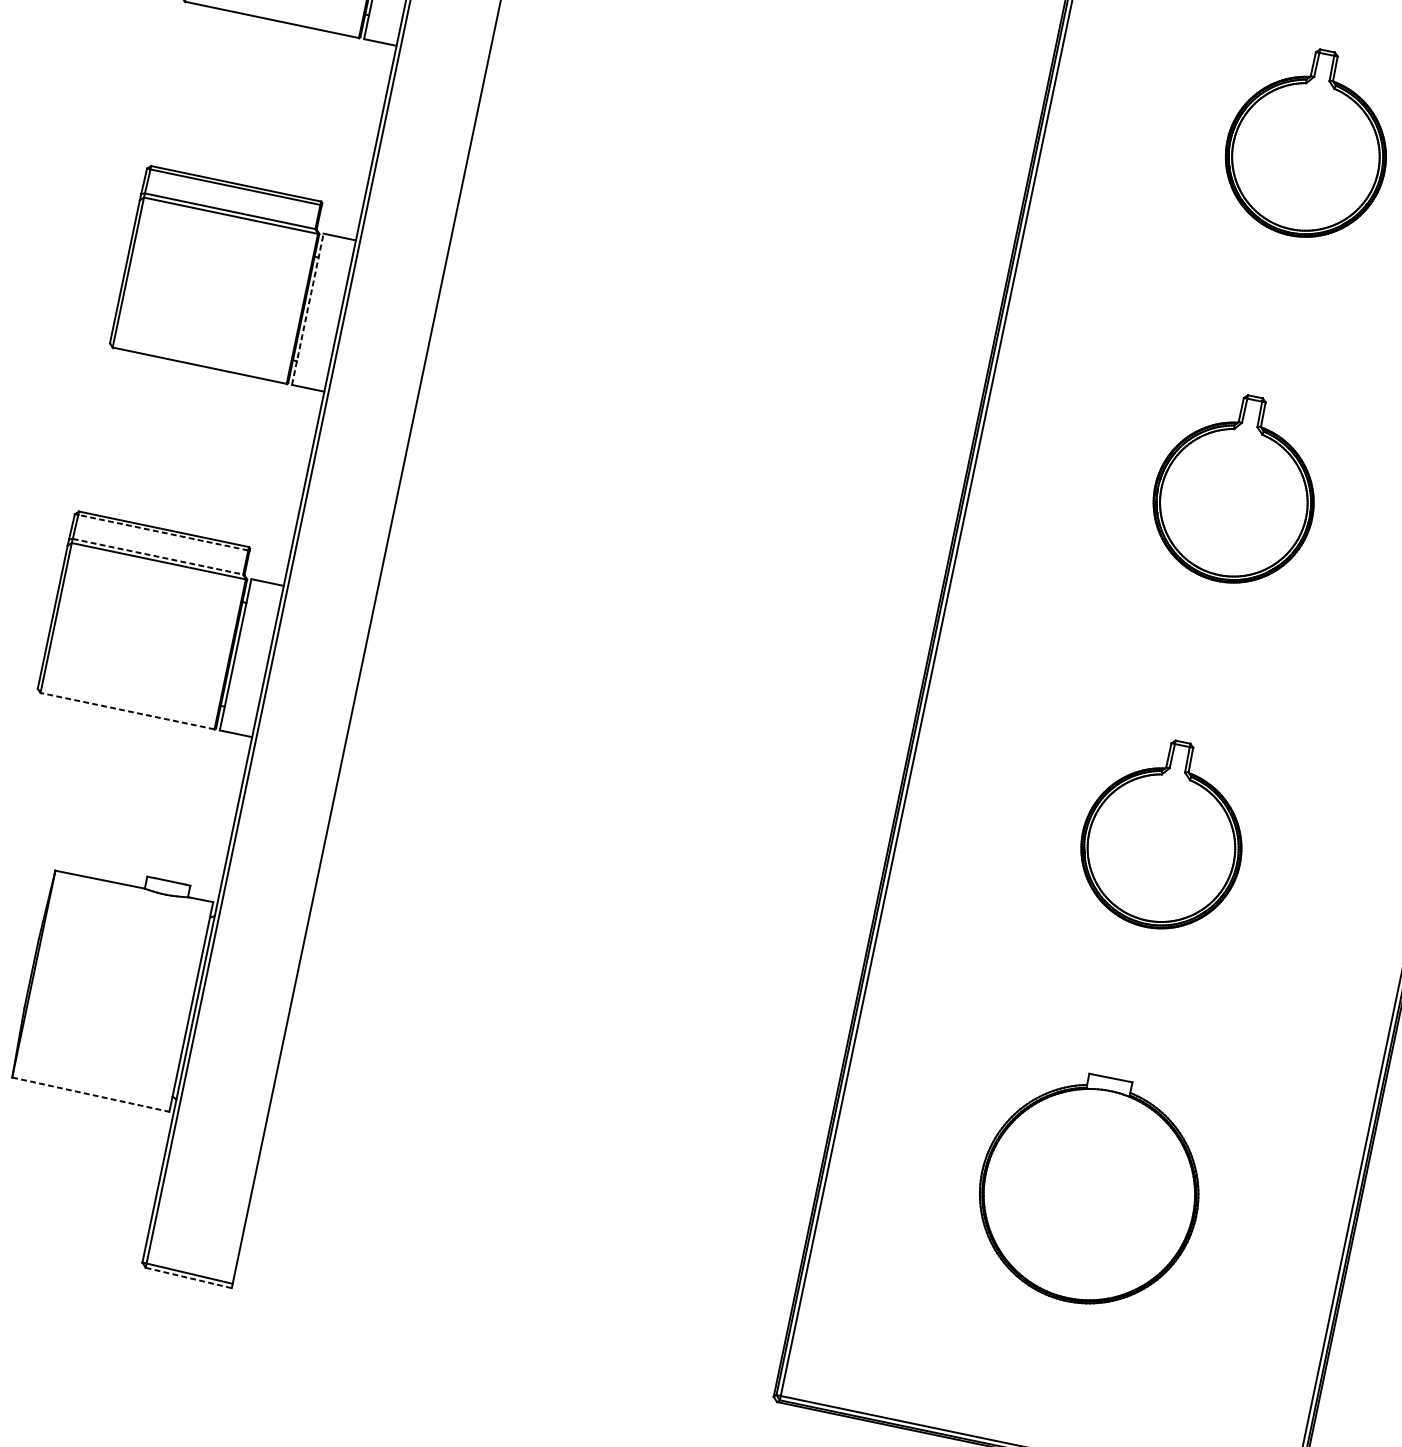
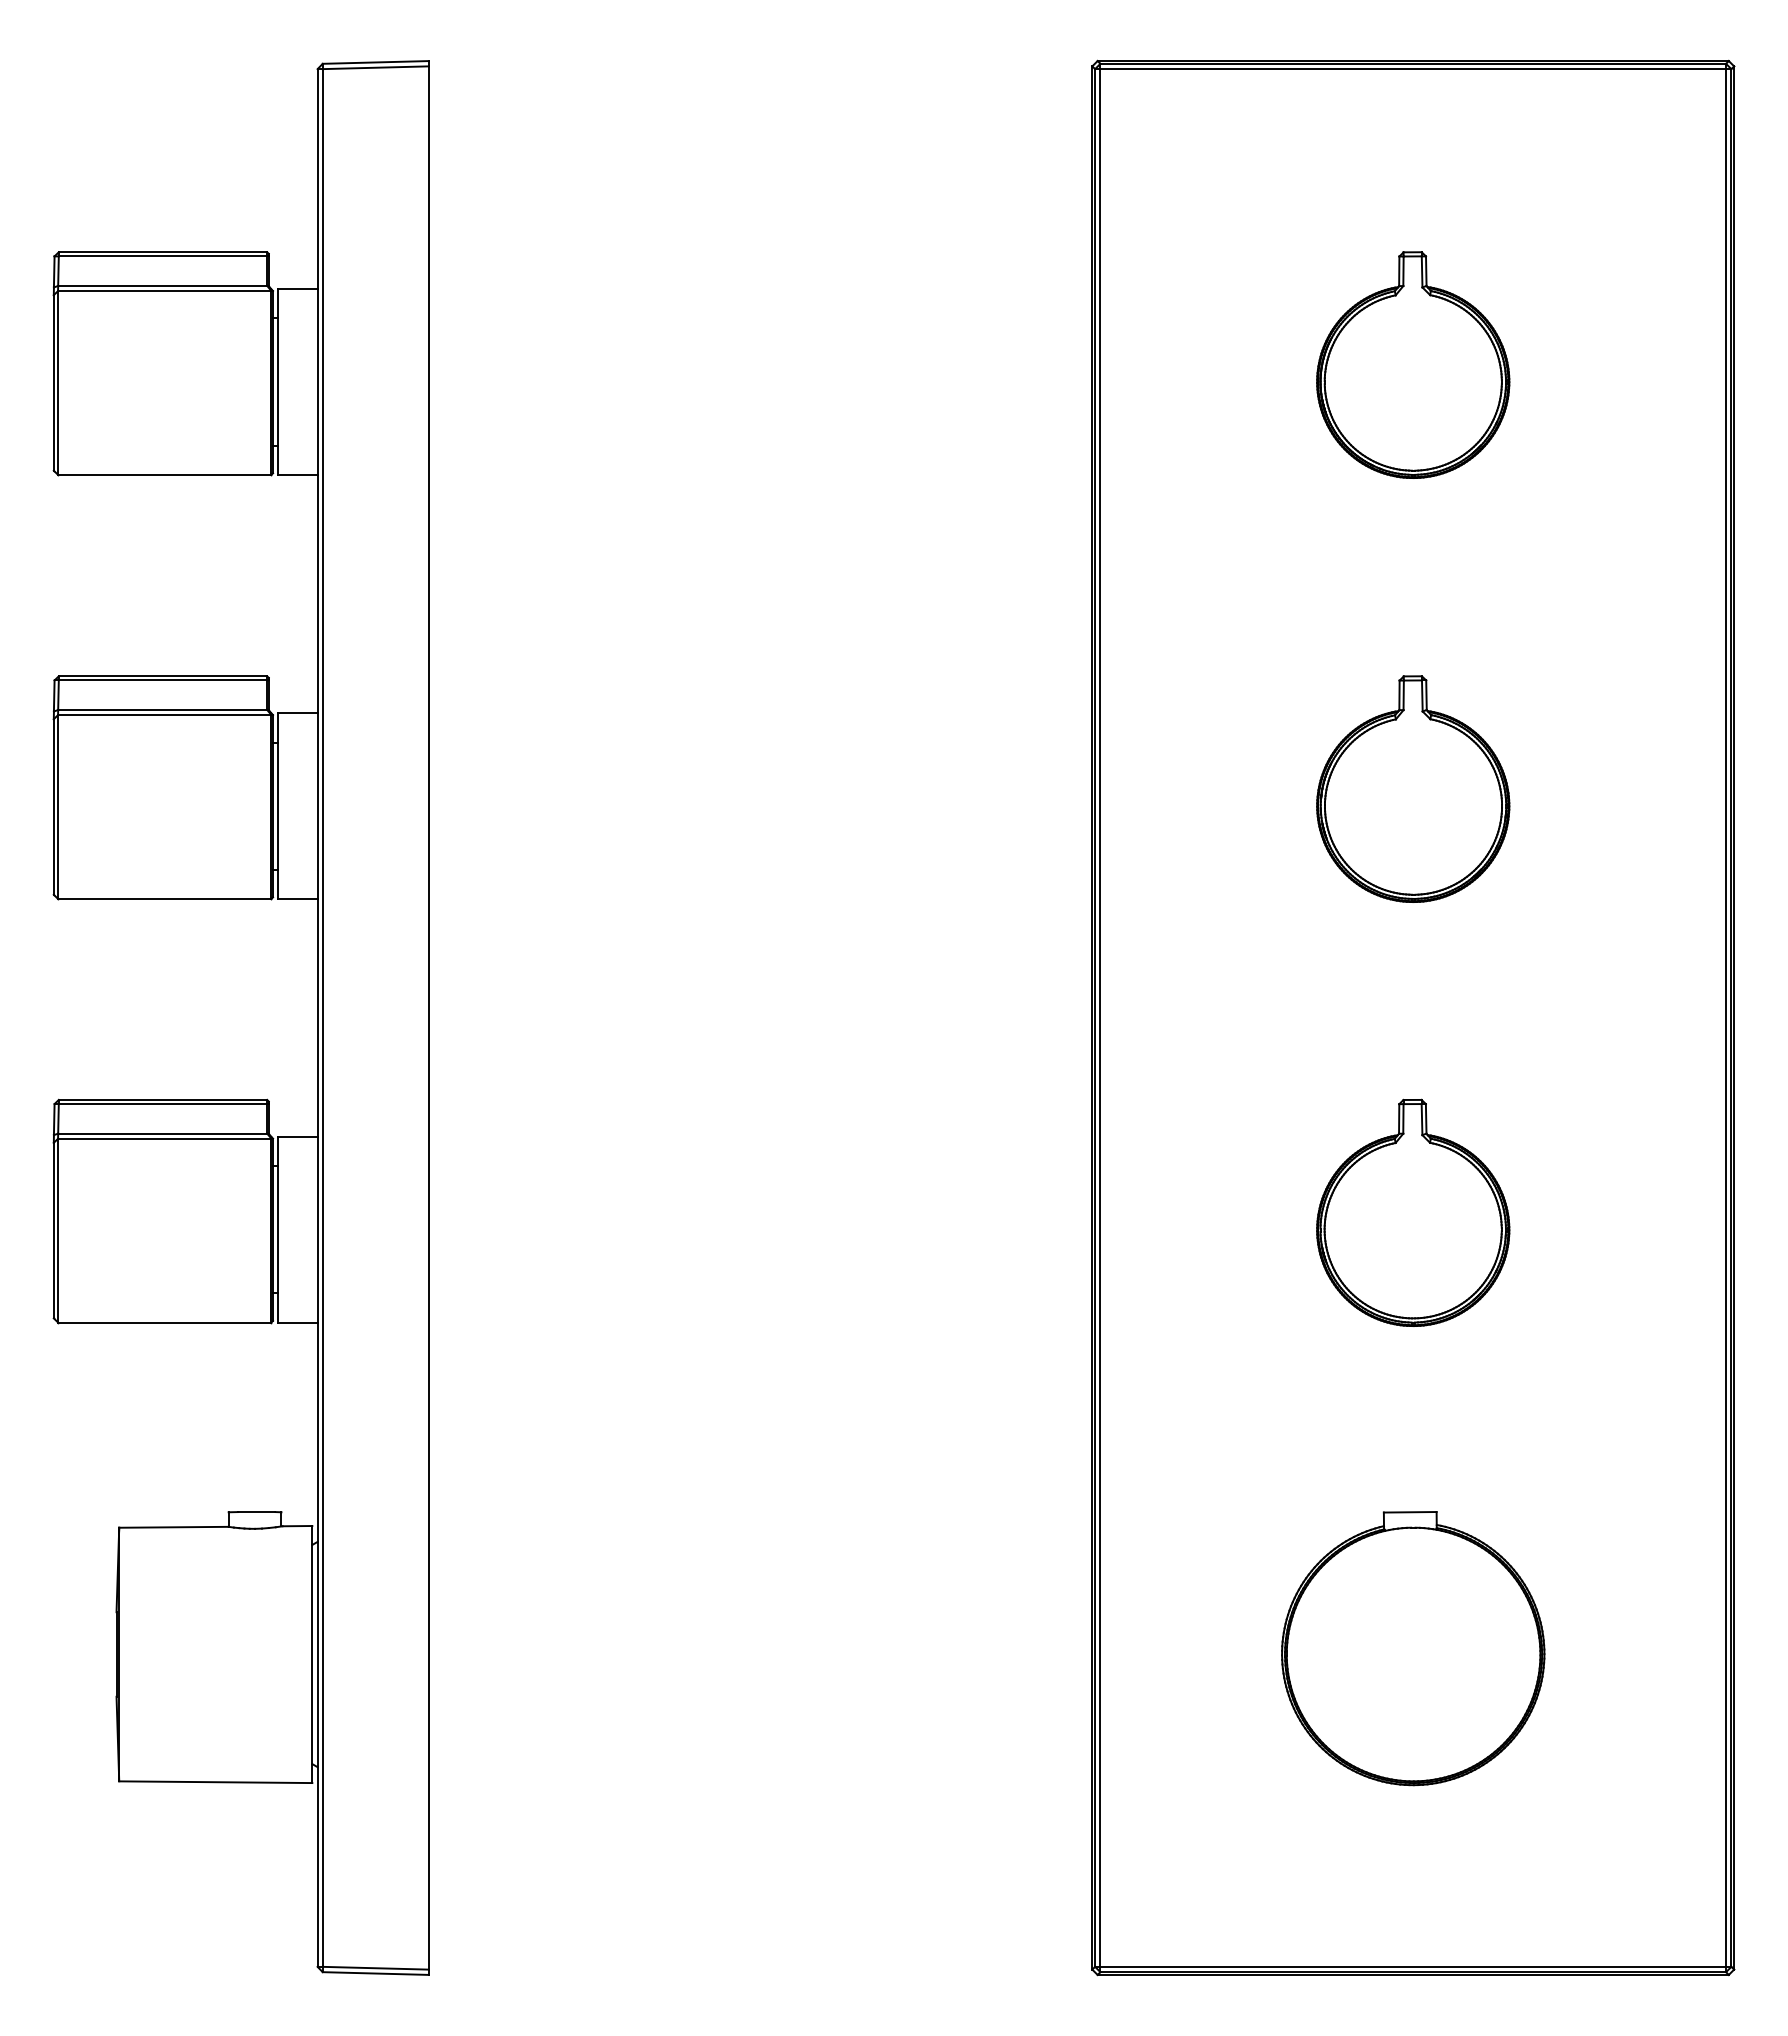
line: (307, 309) -> (277, 806), dashed -> solid
line: (162, 532) -> (162, 1104), dashed -> solid
line: (158, 556) -> (163, 1133), dashed -> solid
line: (127, 711) -> (164, 1322), dashed -> solid
line: (90, 1094) -> (215, 1782), dashed -> solid
line: (189, 1278) -> (376, 1973), dashed -> solid

